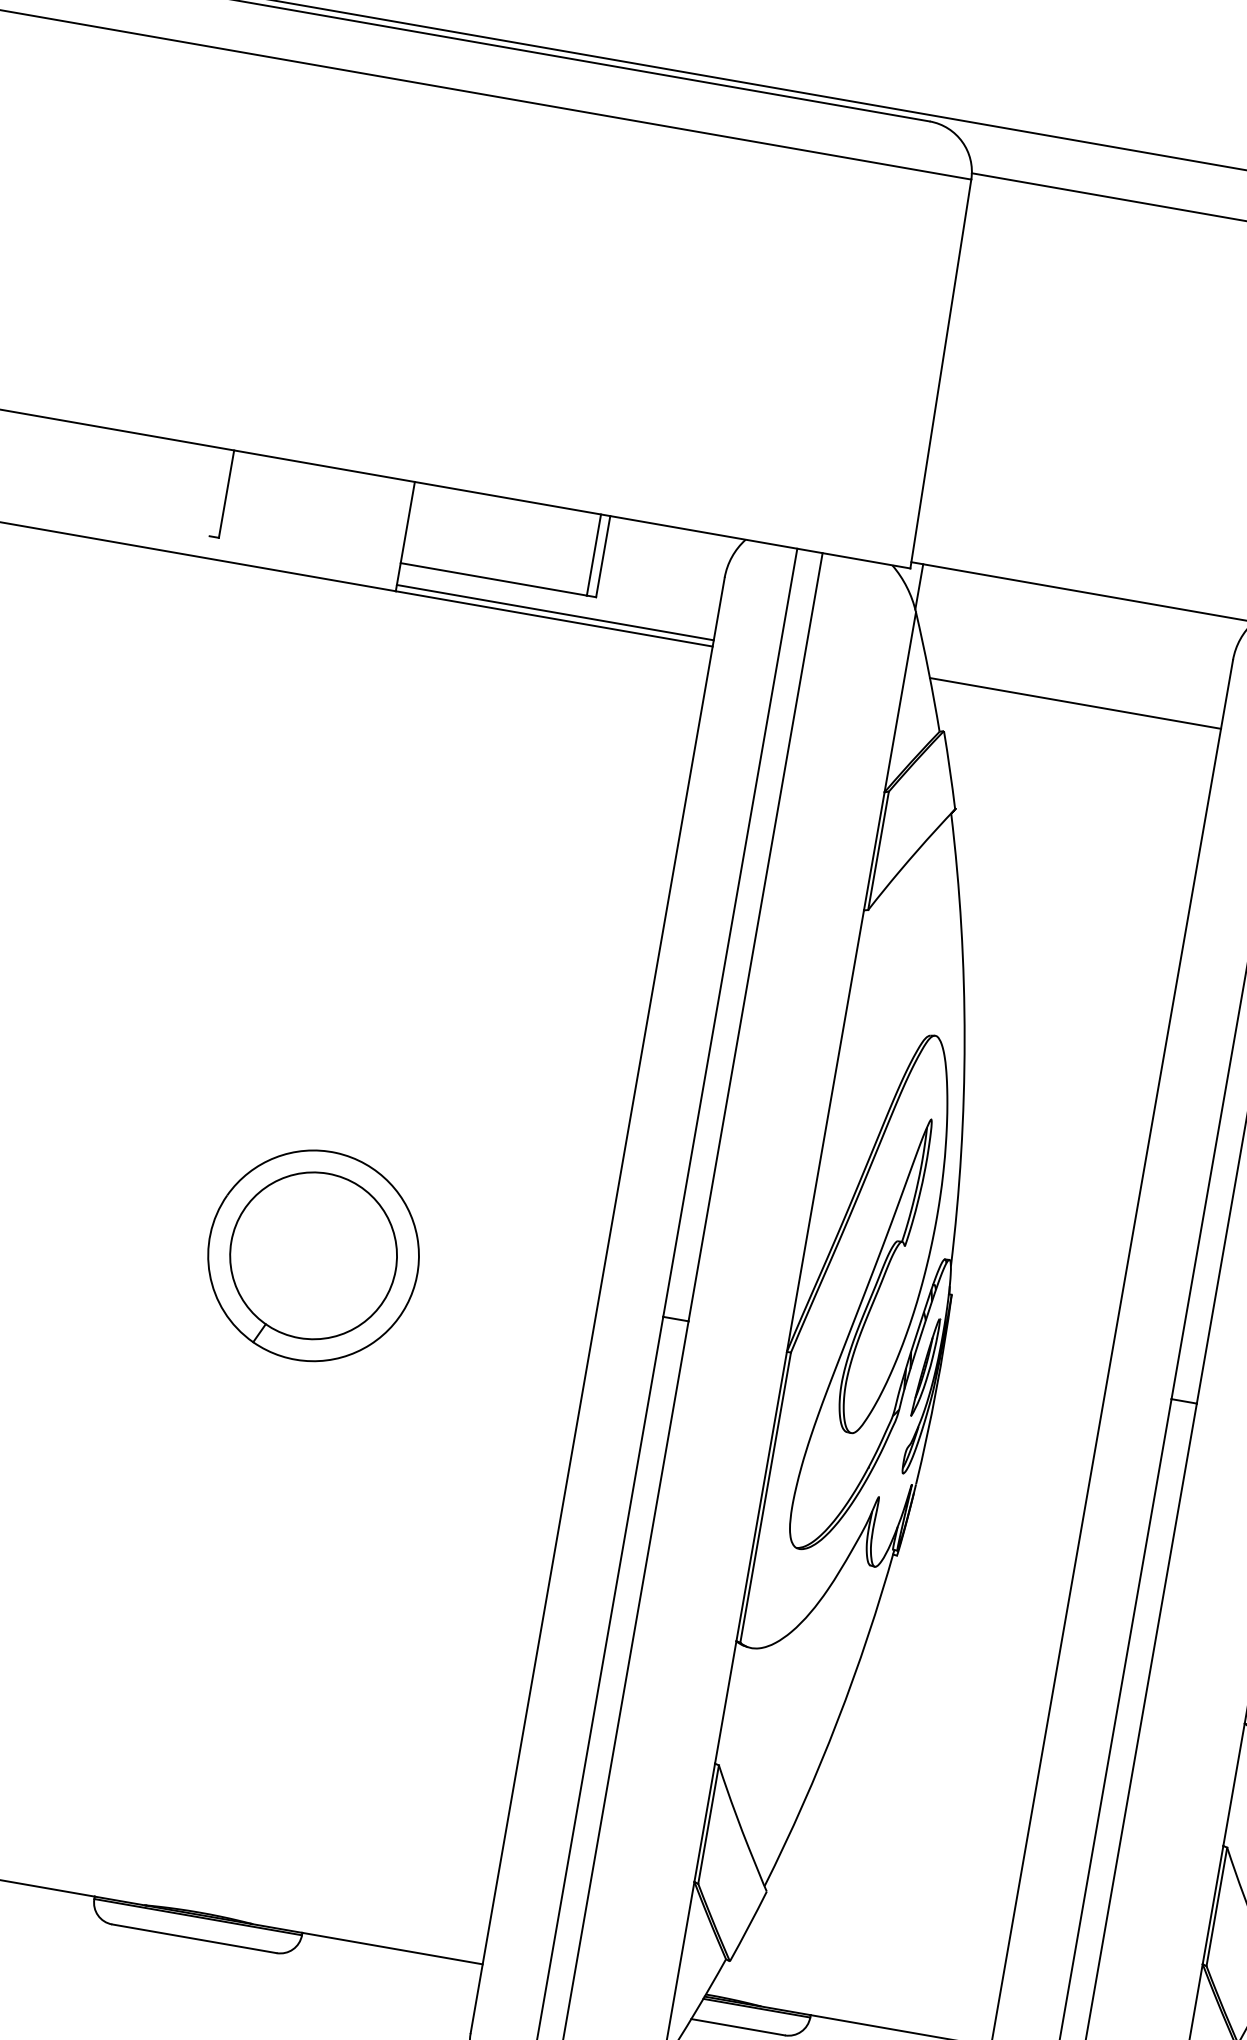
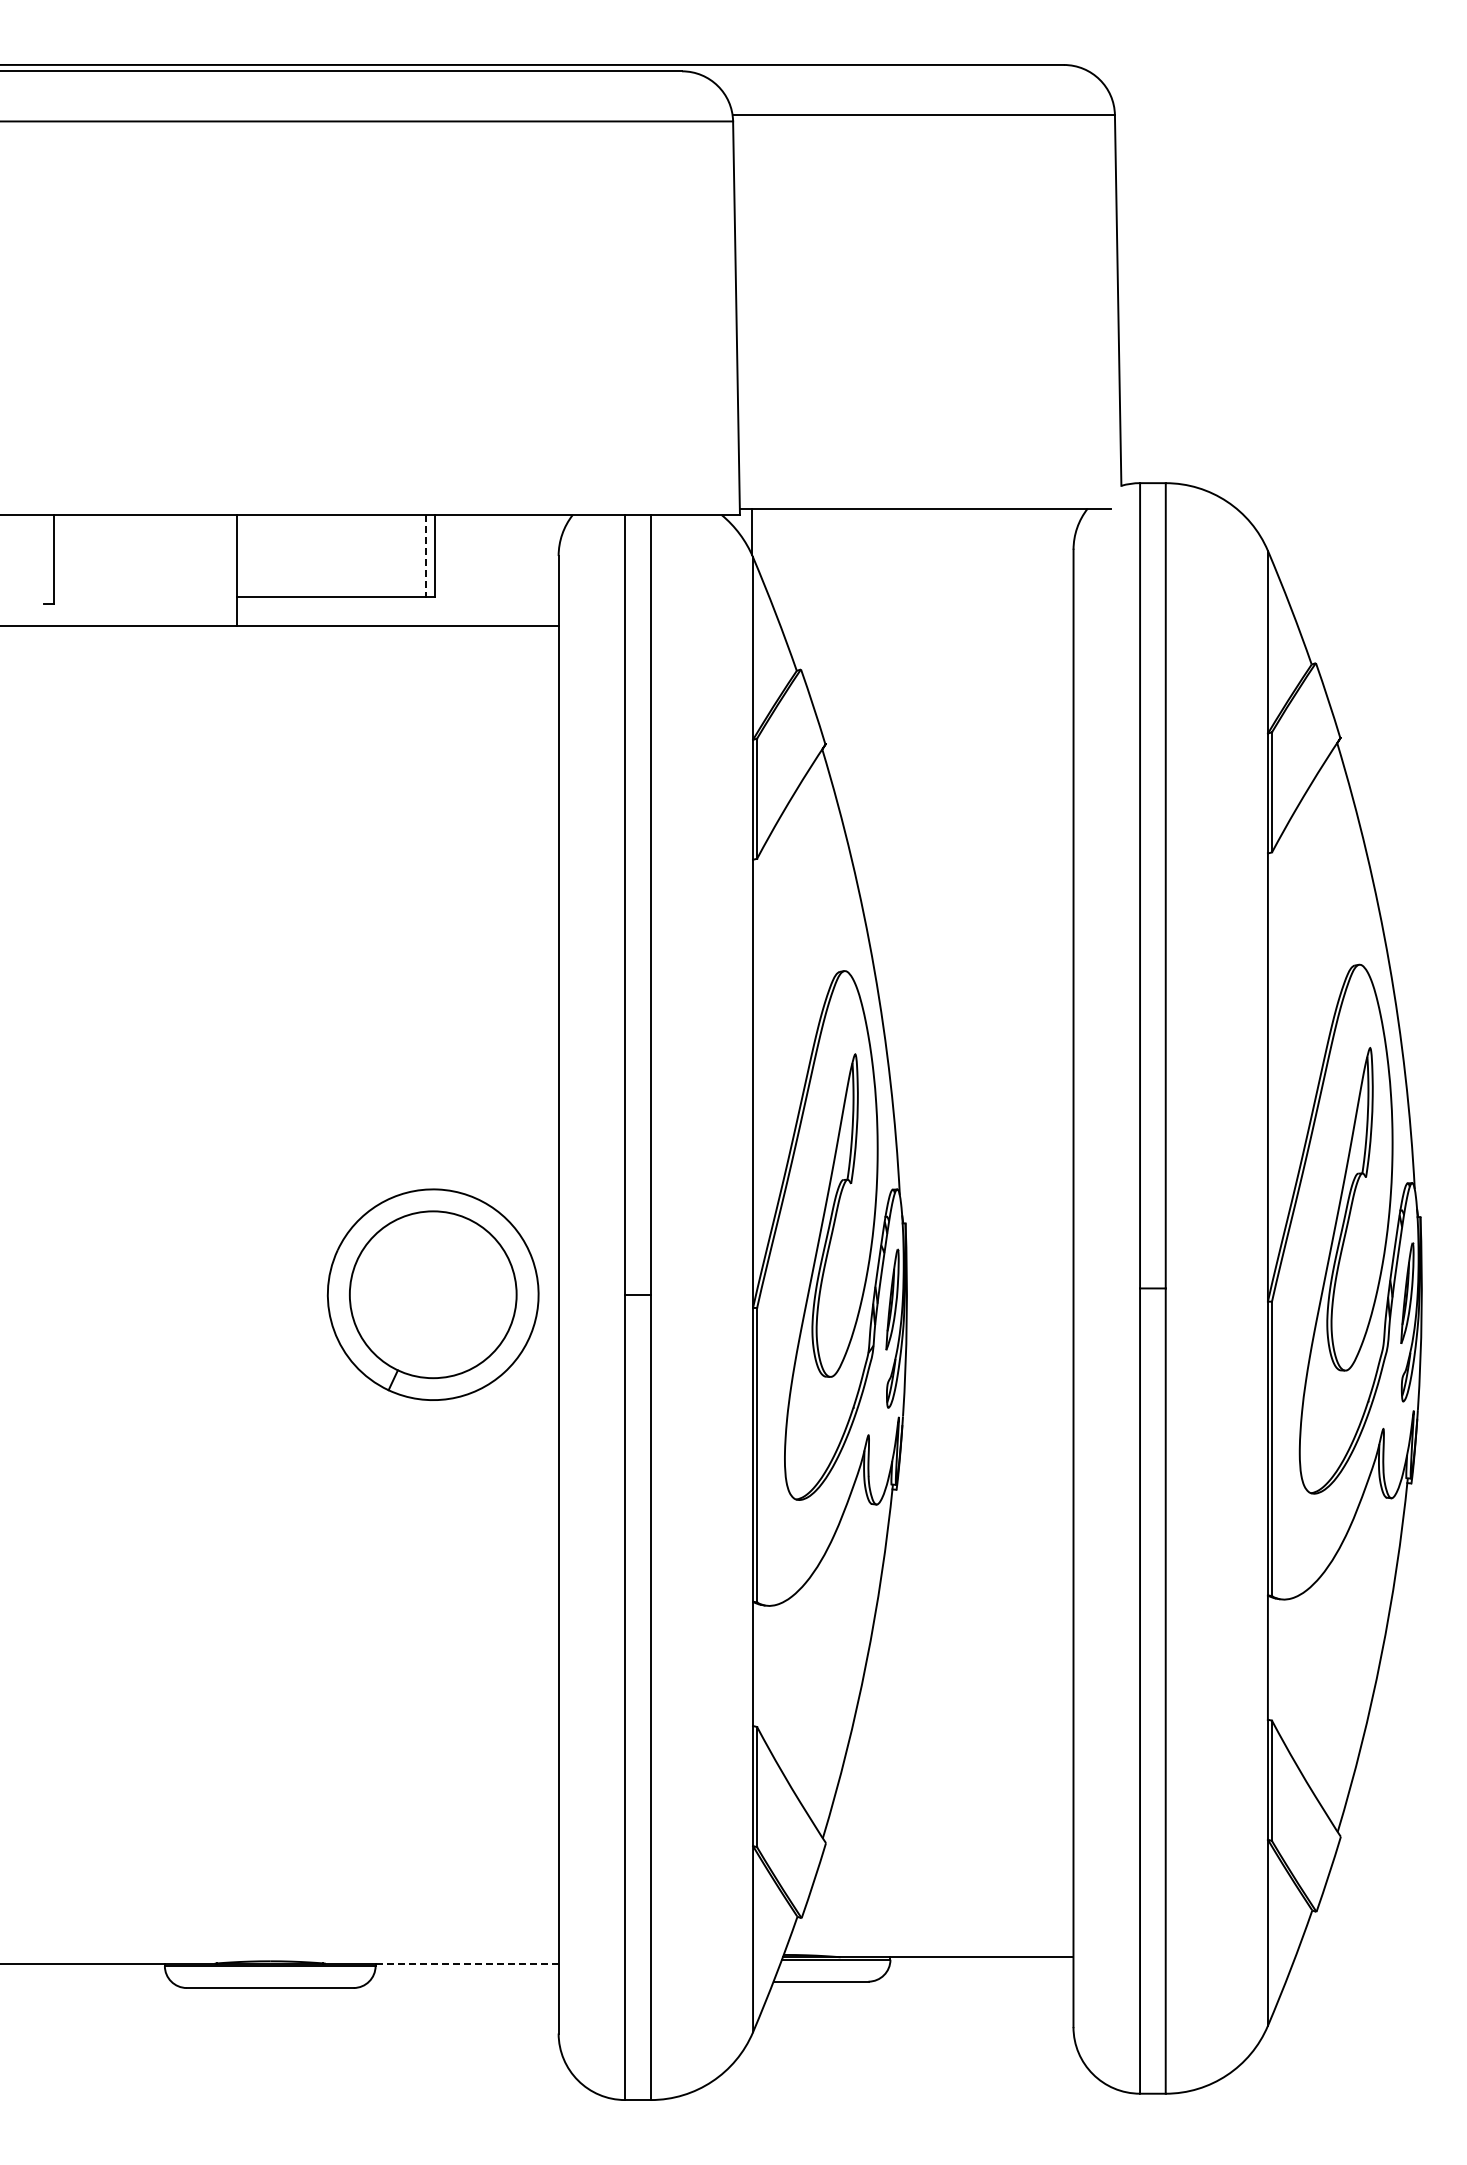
line: (593, 555) -> (425, 556), solid -> dashed
line: (555, 612) -> (397, 619), removed
line: (1075, 703) -> (925, 619), removed
part: (312, 1255) -> (432, 1294), moved
line: (392, 1948) -> (467, 1963), solid -> dashed

